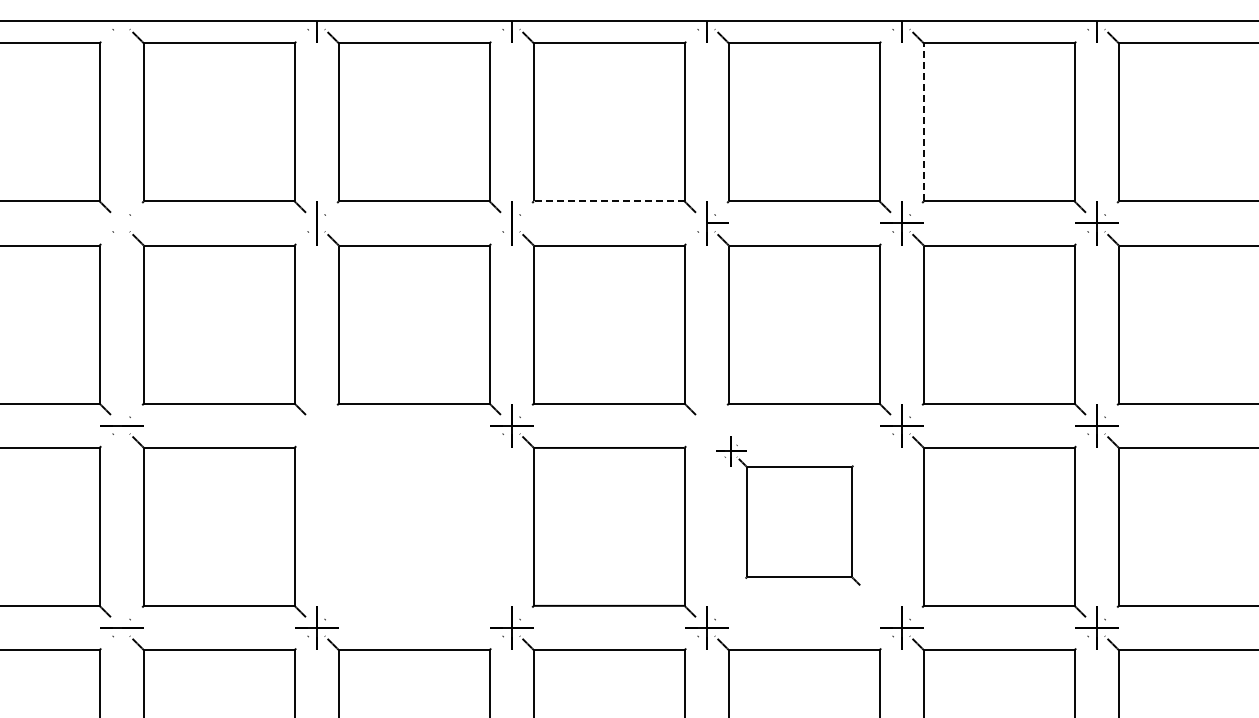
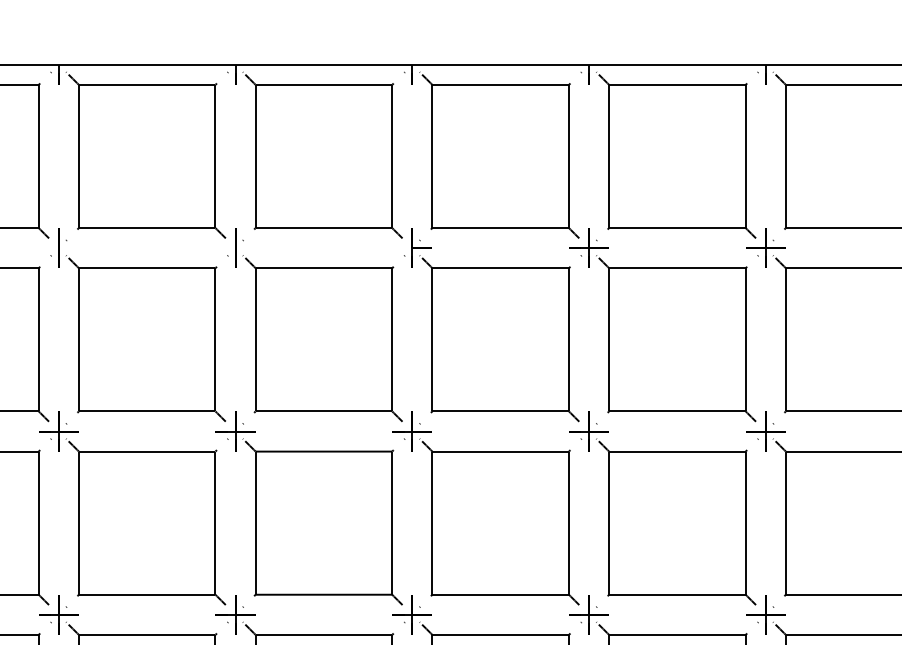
line: (923, 122) -> (608, 156), dashed -> solid
line: (608, 201) -> (323, 228), dashed -> solid
part: (398, 510) -> (132, 508), added
part: (788, 510) -> (486, 508), size x1.43

